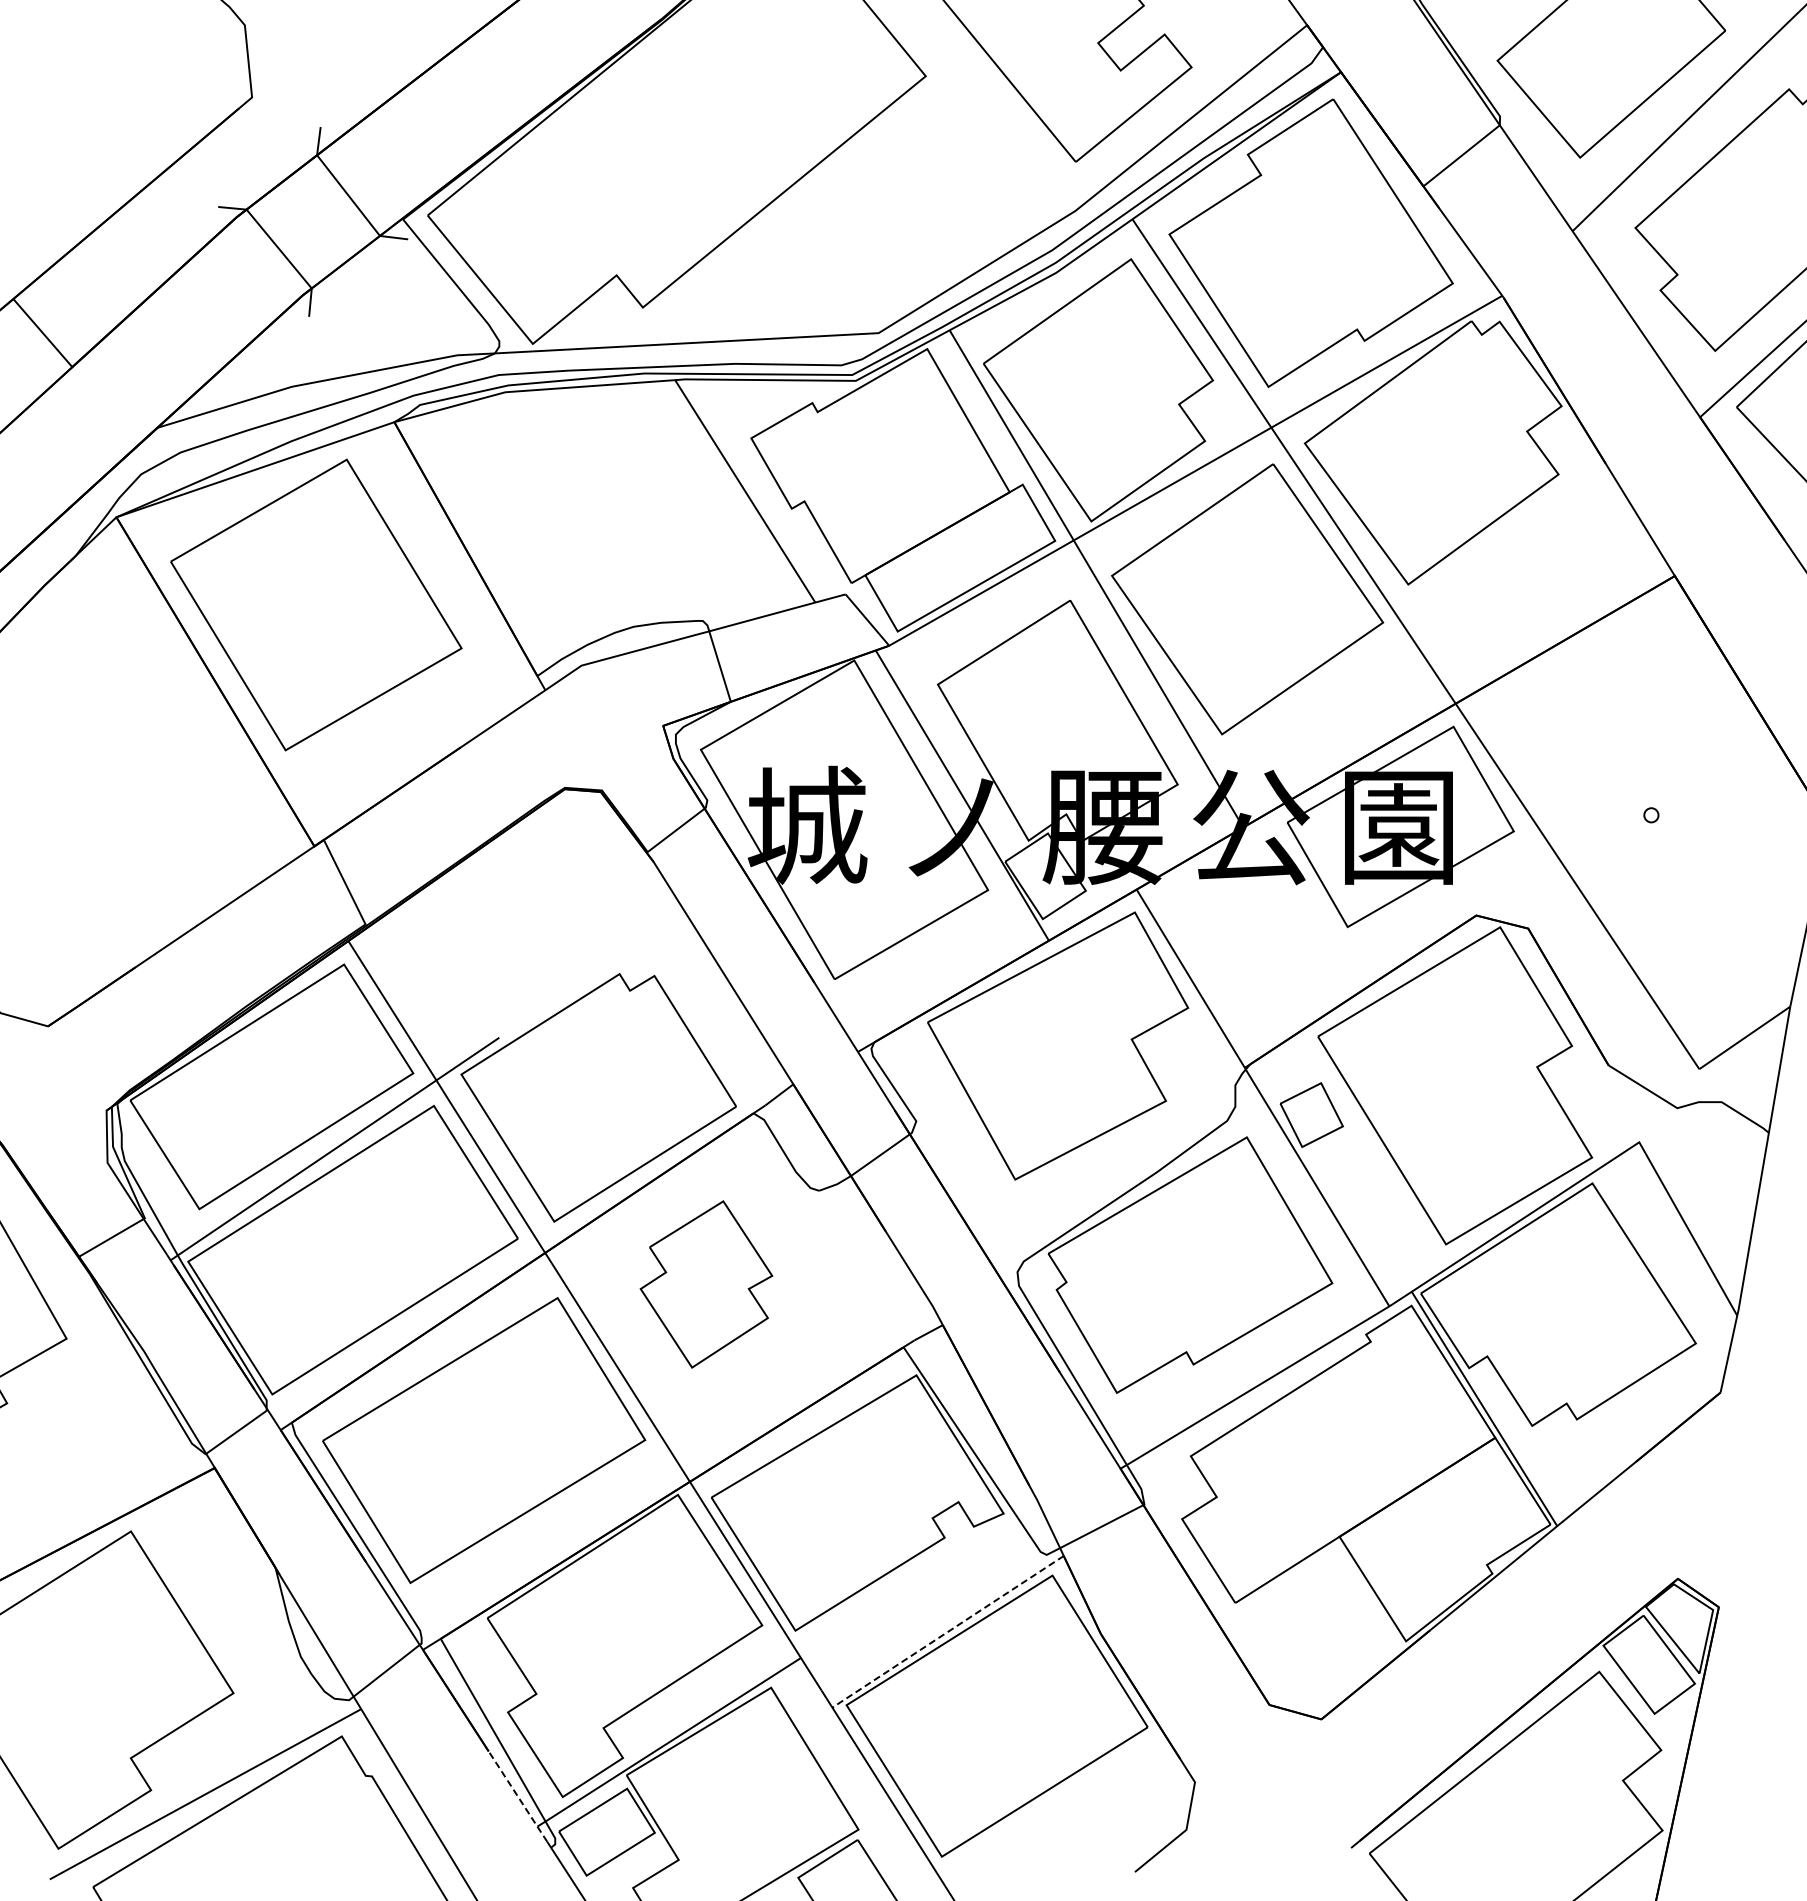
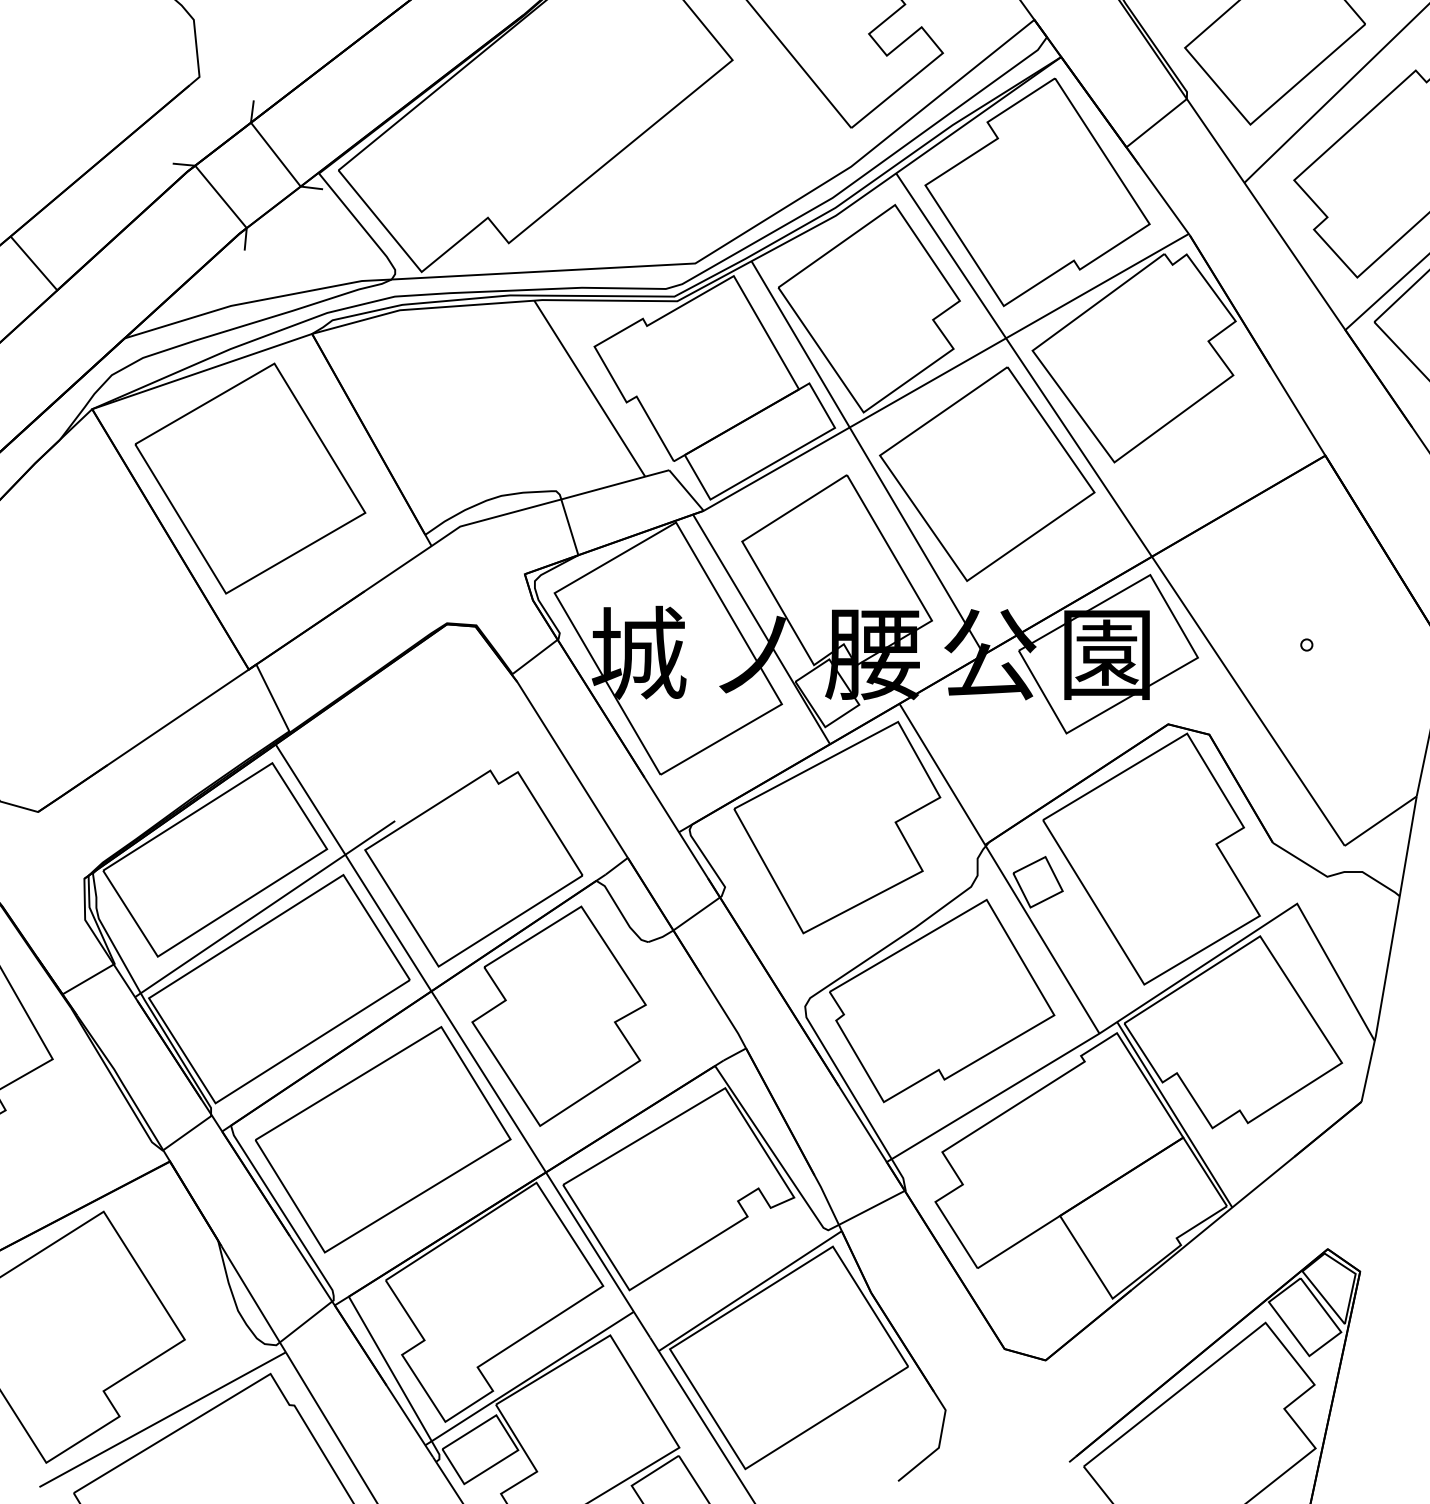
part: (706, 1284) -> (559, 1016), size x1.67
line: (947, 1632) -> (749, 1291), dashed -> solid
line: (518, 1797) -> (410, 1422), dashed -> solid

